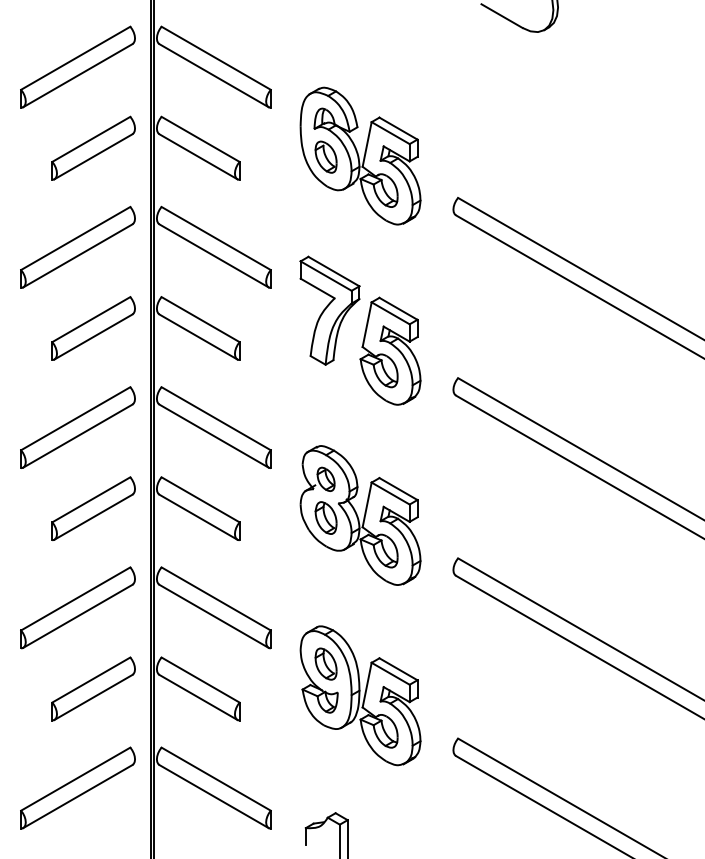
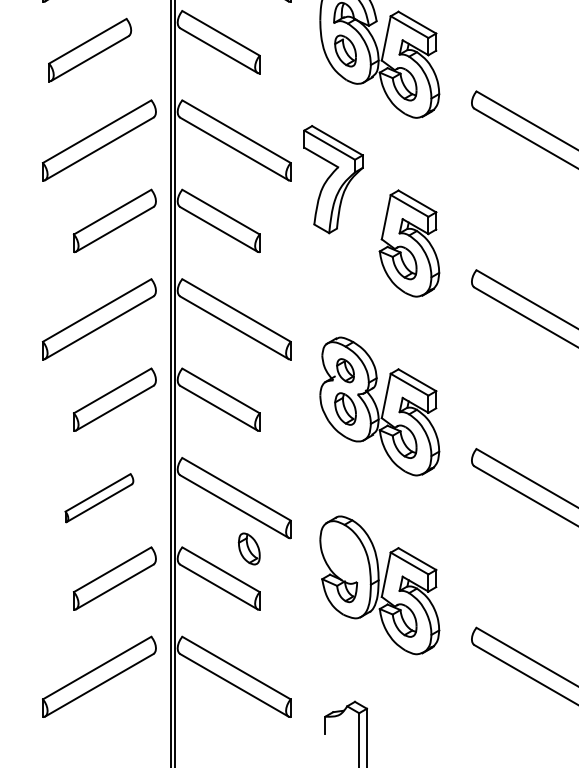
part: (93, 147) -> (89, 49), moved
part: (329, 310) -> (333, 179), moved
part: (77, 607) -> (98, 497), size x0.6
part: (325, 663) -> (248, 548), moved

